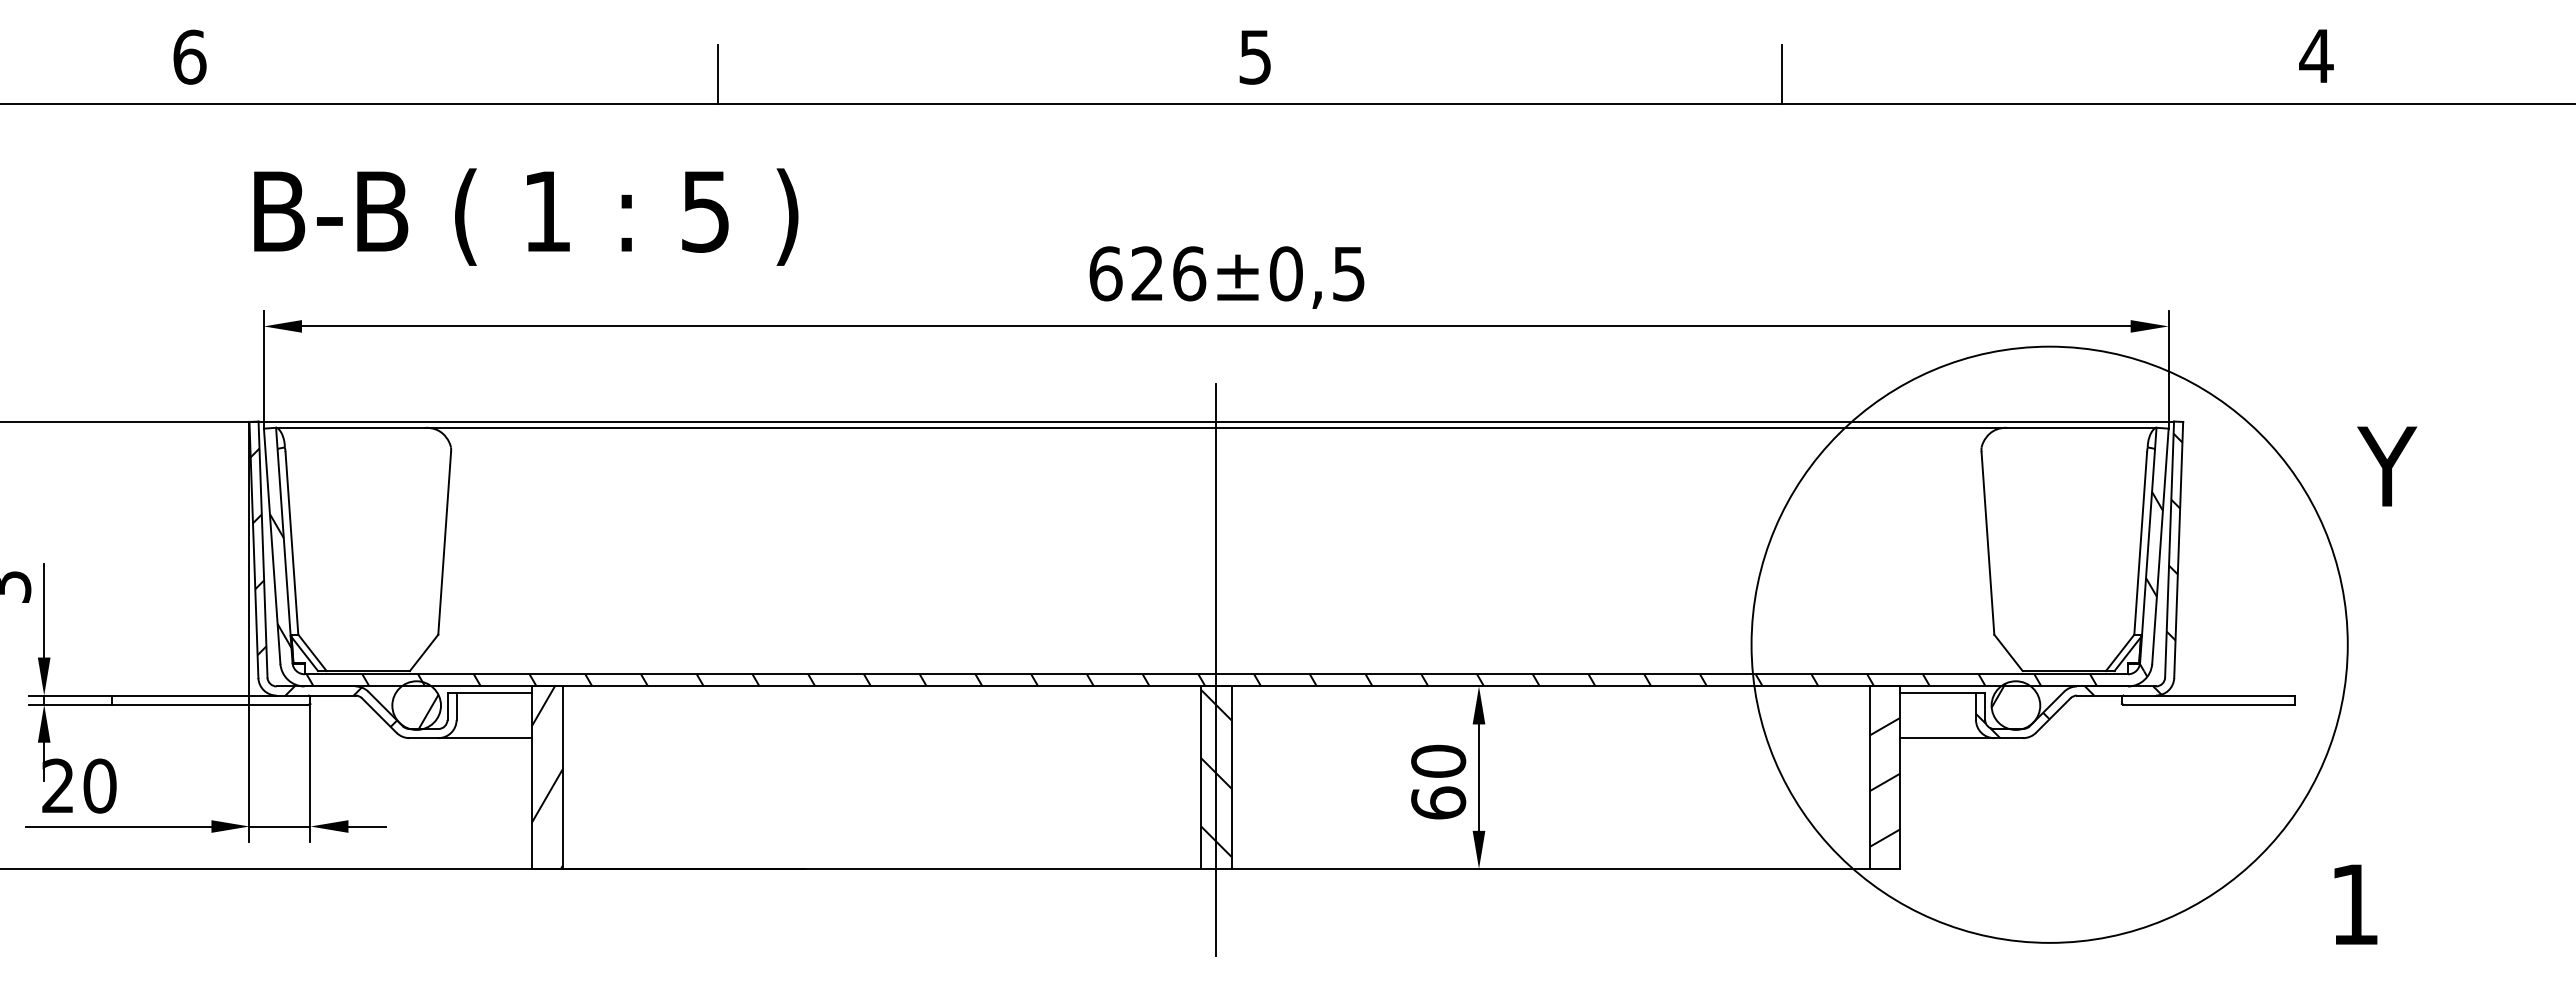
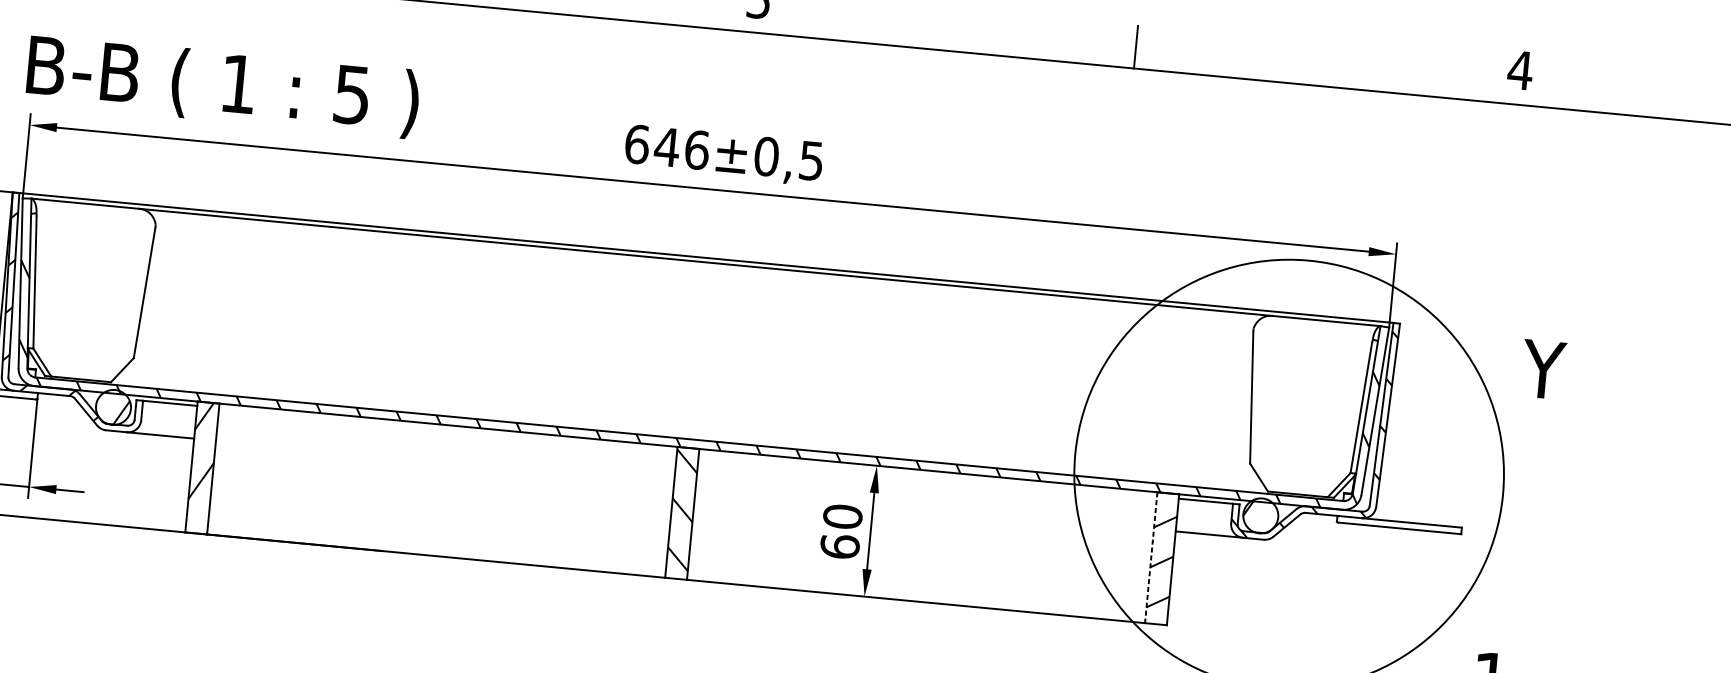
text: (526, 216) -> (223, 86), moved
text: (1147, 273) -> (667, 147), 626 -> 646
line: (1216, 669) -> (689, 435), removed
line: (1870, 778) -> (1151, 558), solid -> dashed

